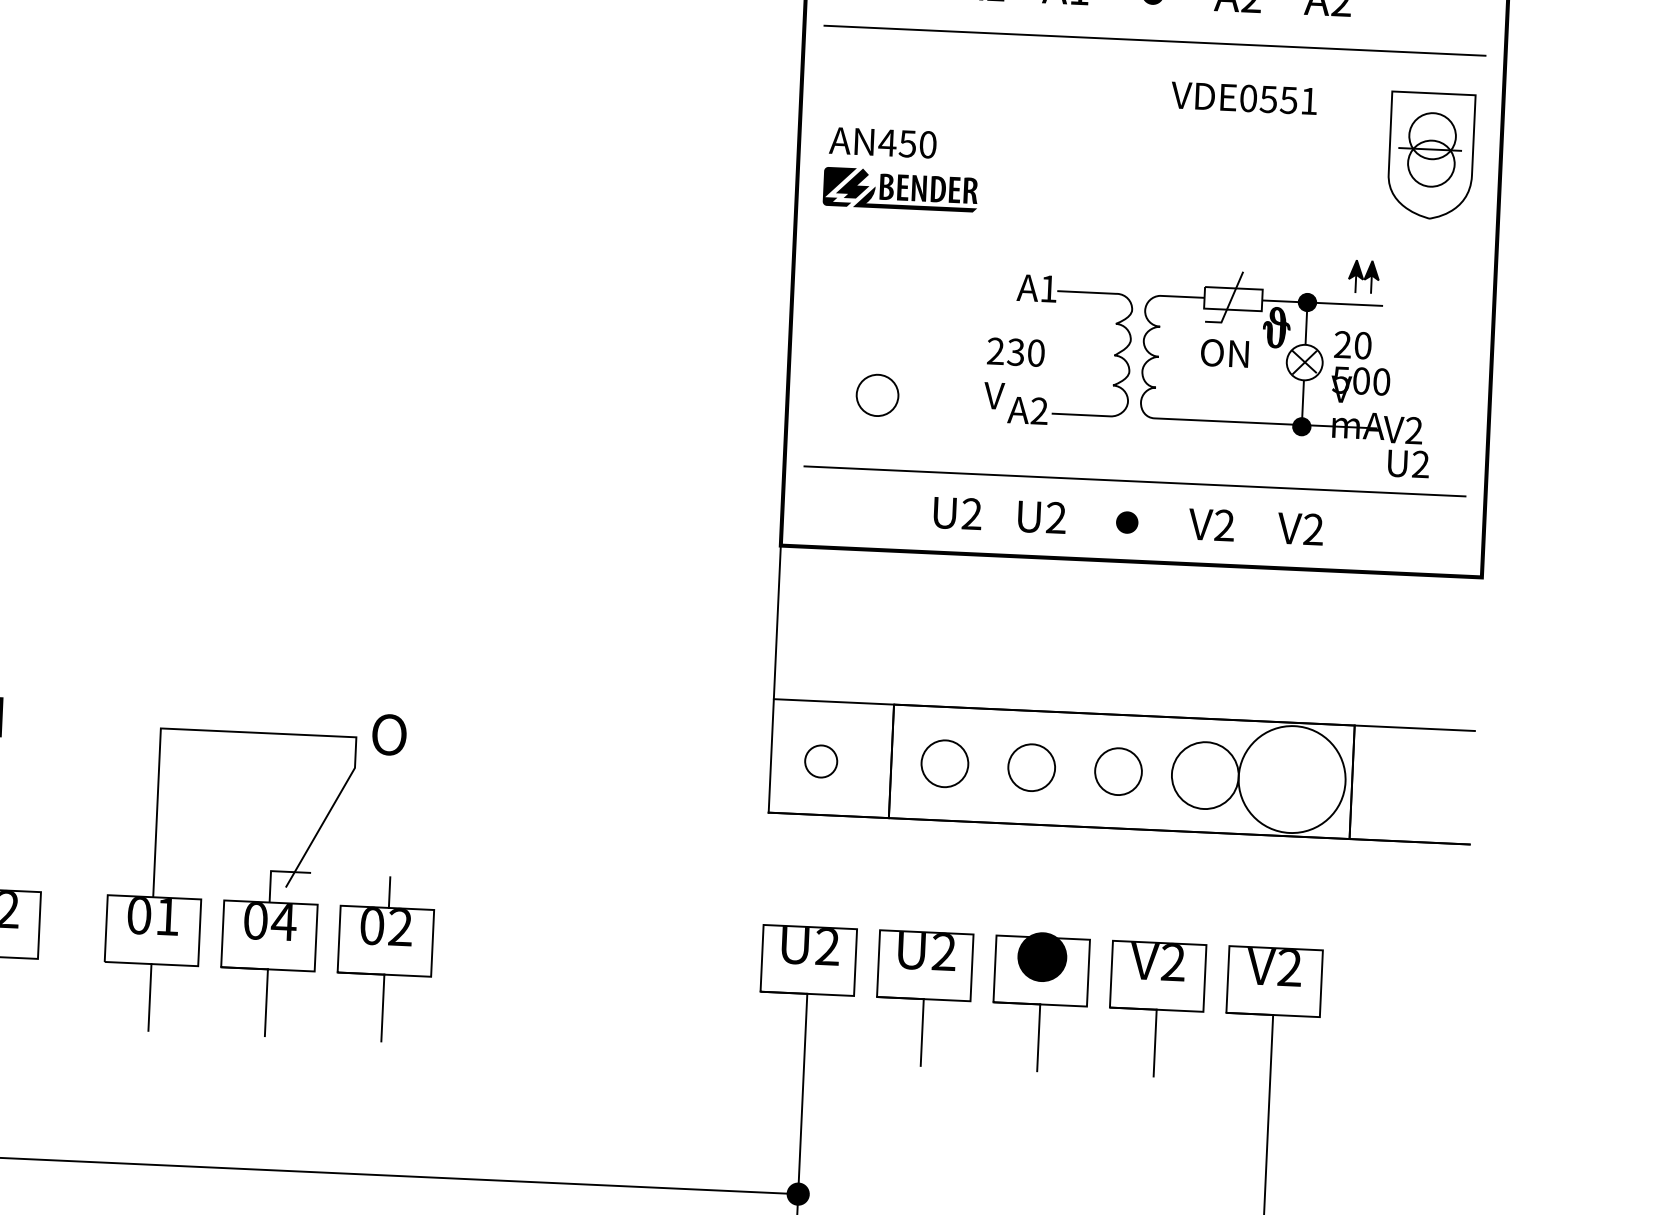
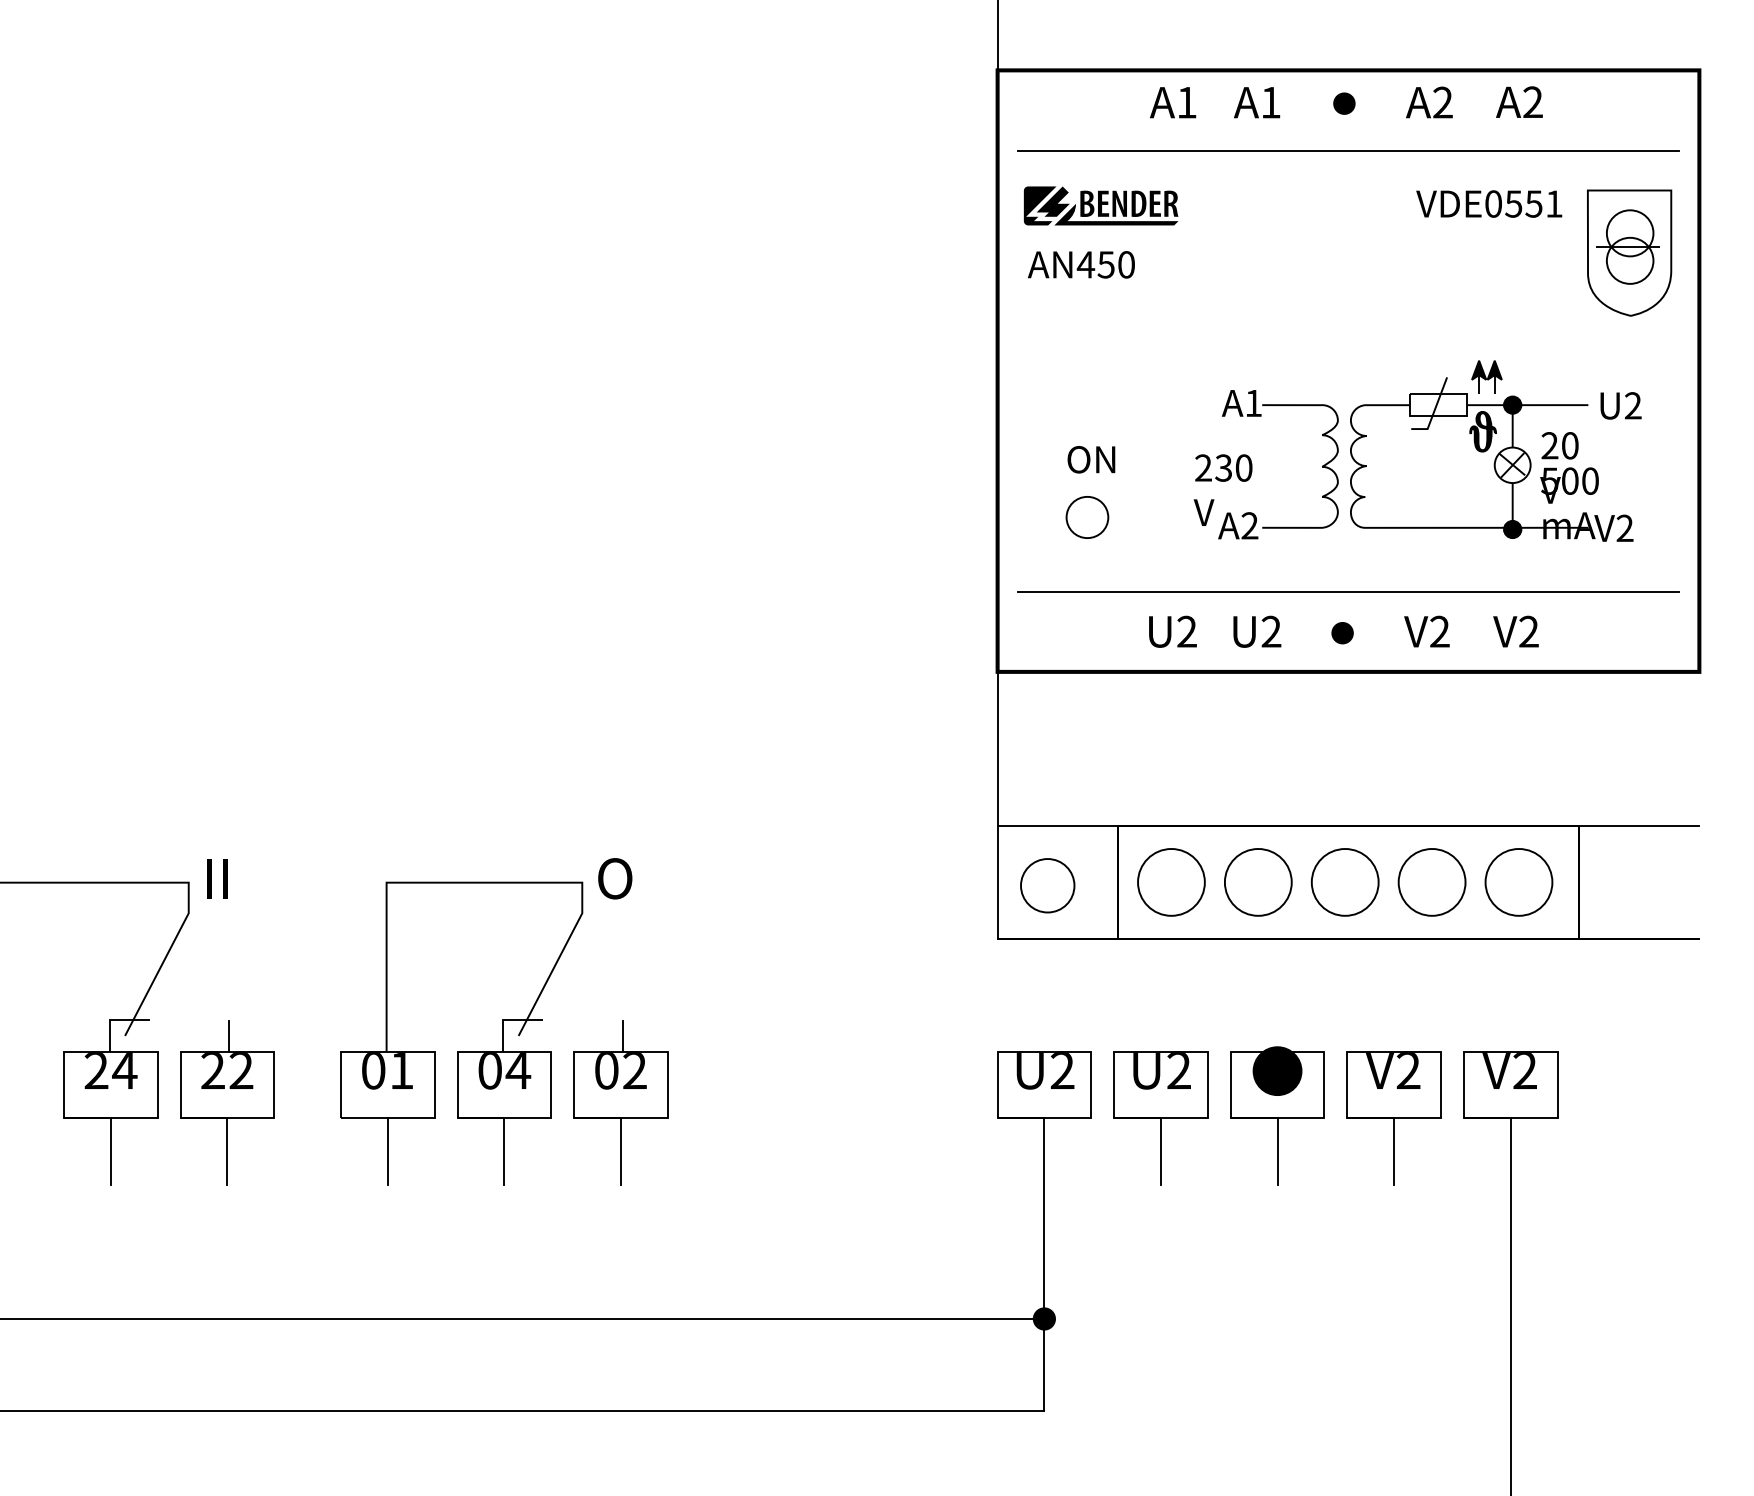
text: (1244, 97) -> (1489, 203), moved
part: (900, 189) -> (1100, 205), moved
part: (1363, 276) -> (1486, 376), moved
text: (1224, 353) -> (1091, 459), moved
text: (1408, 463) -> (1620, 405), moved
circle: (820, 761) -> (1047, 885), size x1.67
circle: (944, 763) -> (1171, 882), size x1.43
circle: (1030, 767) -> (1257, 882), size x1.43
circle: (1117, 771) -> (1344, 882), size x1.43
circle: (1291, 779) -> (1518, 882), size x0.62

